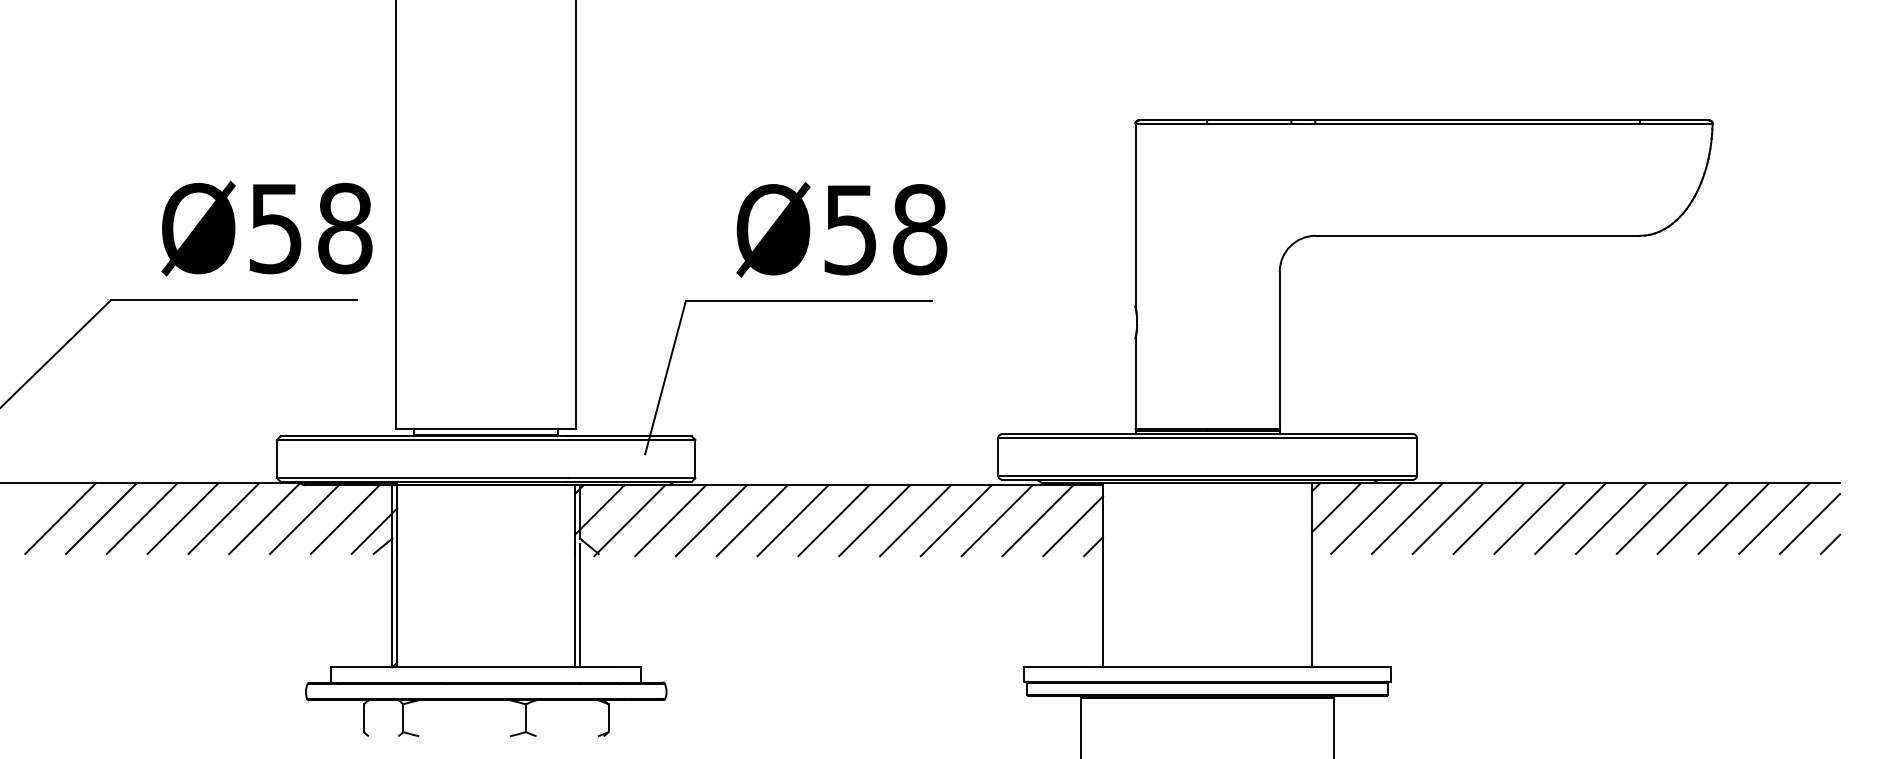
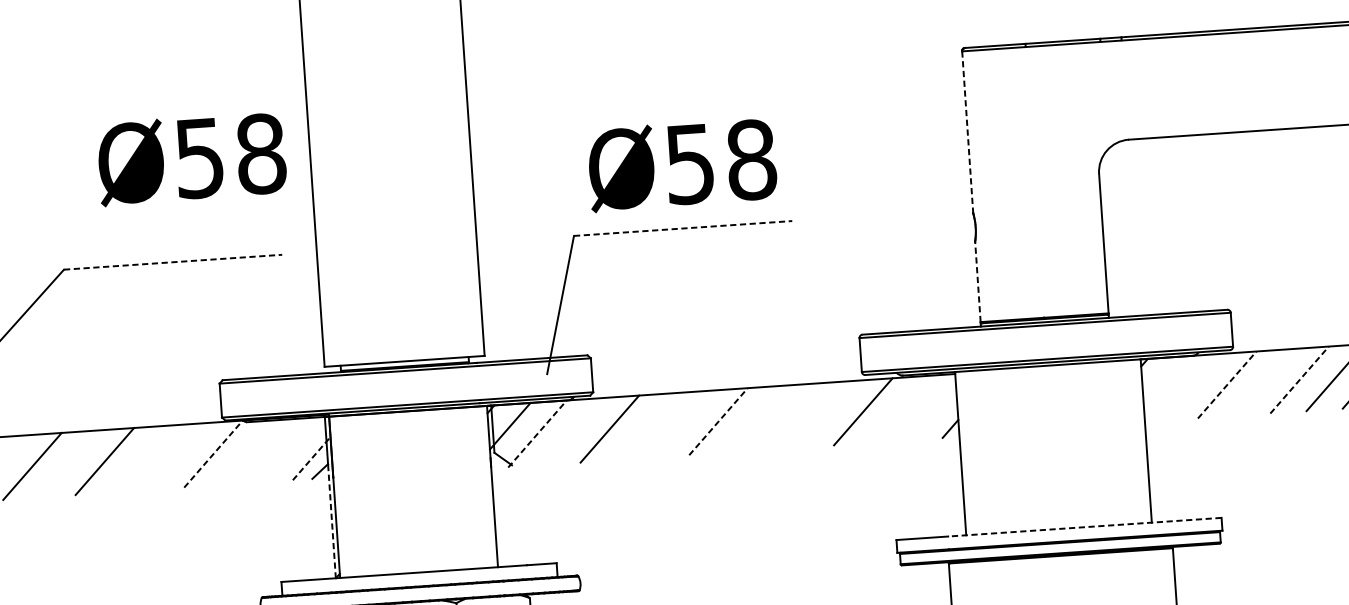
line: (1135, 215) -> (967, 132), solid -> dashed
text: (266, 228) -> (191, 158), moved
text: (841, 229) -> (682, 164), moved
line: (234, 300) -> (173, 262), solid -> dashed
line: (809, 301) -> (683, 228), solid -> dashed
line: (1135, 383) -> (977, 281), solid -> dashed
line: (1336, 507) -> (1163, 379), removed
line: (101, 518) -> (68, 463), removed
line: (182, 518) -> (140, 459), removed
line: (223, 518) -> (176, 456), removed
line: (265, 518) -> (214, 454), solid -> dashed
line: (305, 518) -> (249, 451), removed
line: (345, 518) -> (285, 449), removed
line: (1366, 518) -> (1190, 387), removed
line: (1407, 518) -> (1227, 384), solid -> dashed
line: (1447, 518) -> (1262, 382), removed
line: (1489, 518) -> (1300, 379), solid -> dashed
line: (630, 520) -> (538, 433), solid -> dashed
line: (670, 520) -> (573, 431), removed
line: (751, 520) -> (645, 426), removed
line: (792, 520) -> (681, 423), removed
line: (834, 520) -> (719, 421), solid -> dashed
line: (874, 520) -> (754, 418), removed
line: (915, 520) -> (791, 416), removed
line: (955, 520) -> (826, 414), removed
line: (1037, 520) -> (899, 409), removed
line: (1073, 526) -> (931, 412), removed
line: (374, 530) -> (311, 458), solid -> dashed
line: (392, 603) -> (332, 521), solid -> dashed
line: (579, 605) -> (498, 512), removed
line: (1236, 667) -> (1084, 527), solid -> dashed

